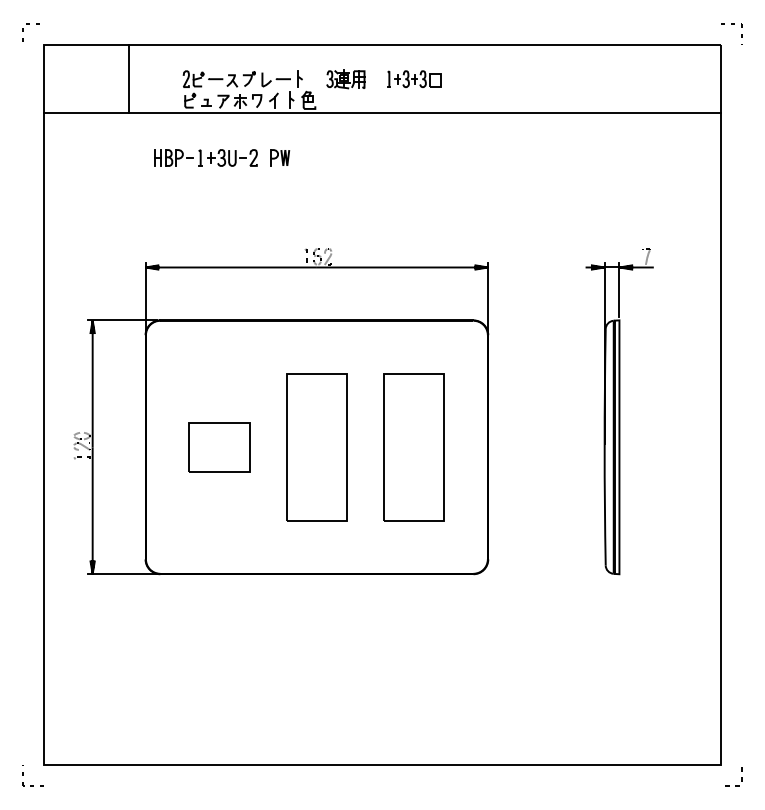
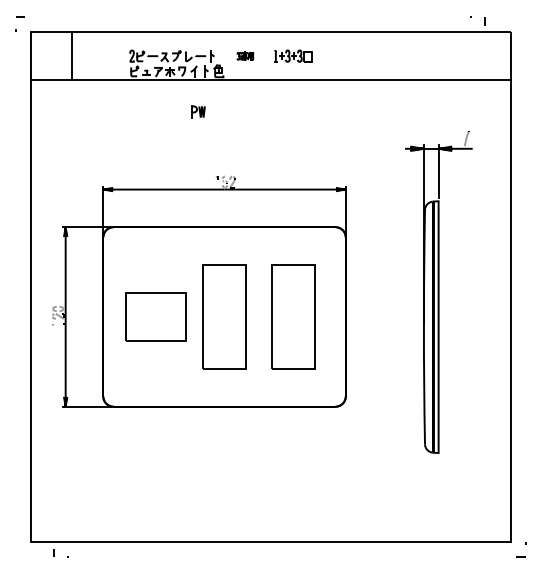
line: (741, 28) -> (484, 20), moved
line: (129, 79) -> (72, 56), moved
part: (346, 79) -> (245, 56), size x0.6
part: (205, 157) -> (145, 111), removed
part: (620, 411) -> (439, 291), size x1.4
part: (219, 446) -> (155, 316), size x1.4
line: (23, 781) -> (54, 553), moved

